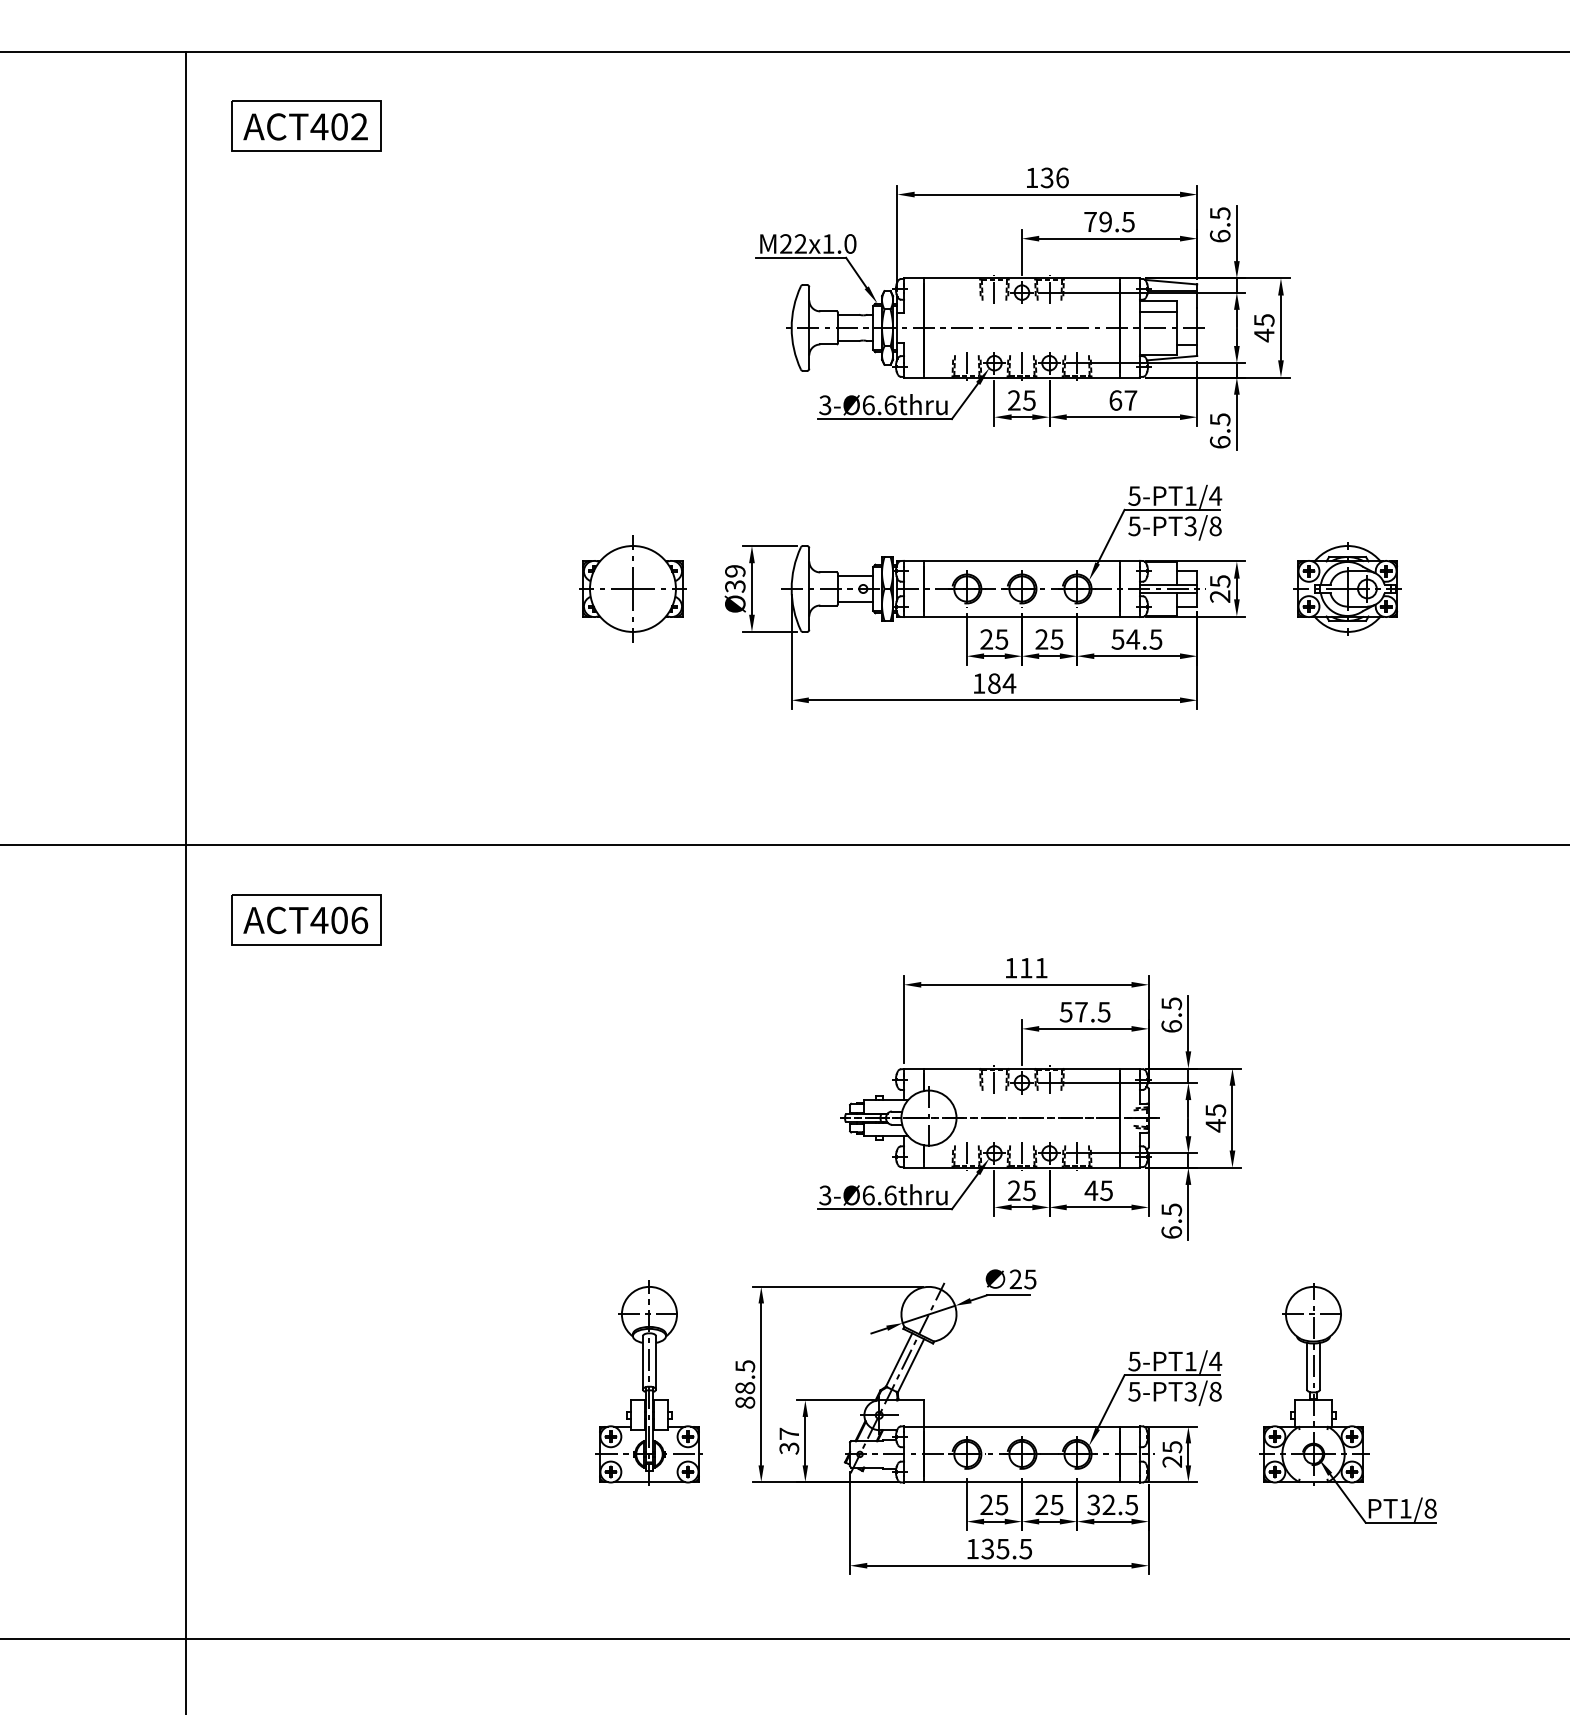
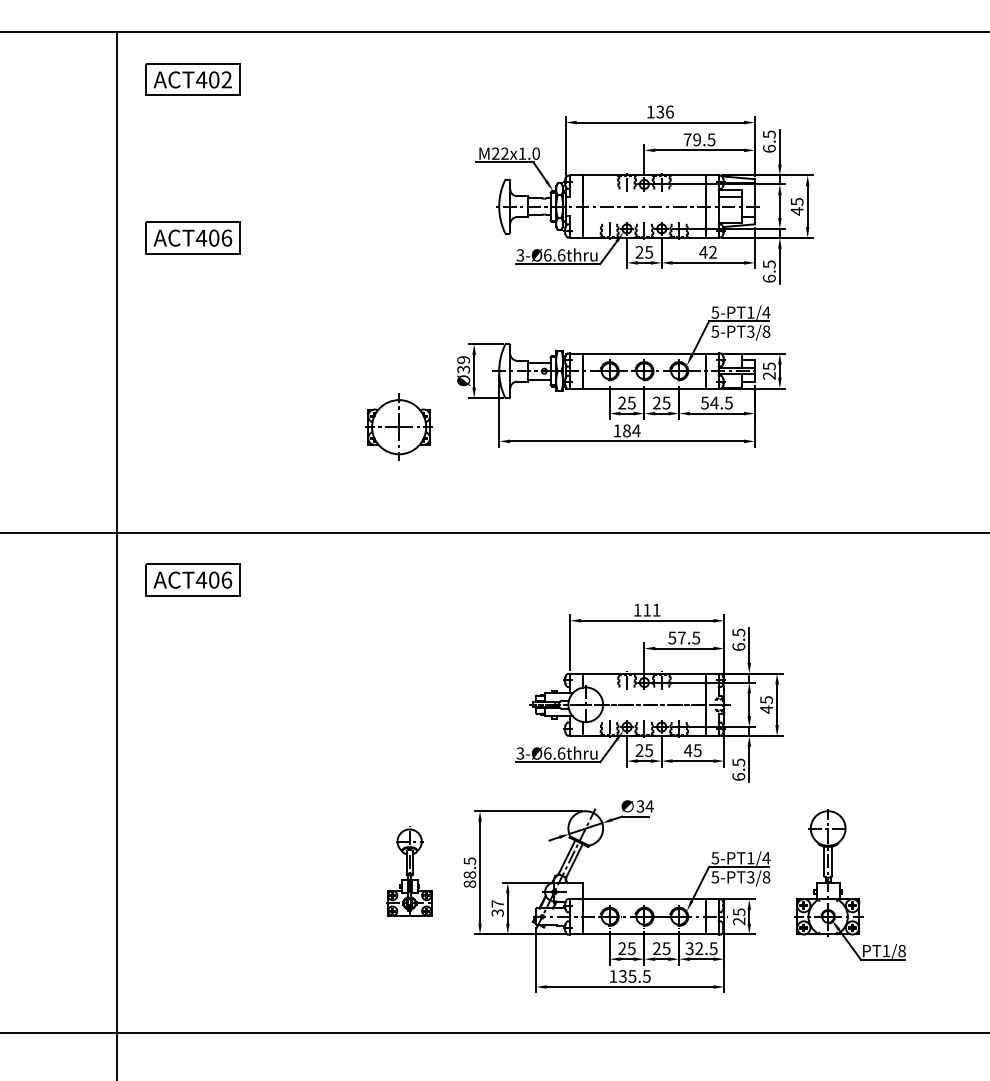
part: (305, 376) -> (192, 237), added
text: (1122, 399) -> (707, 251), 67 -> 42
part: (631, 587) -> (398, 426), moved
part: (1347, 587) -> (849, 370), removed
text: (1022, 1279) -> (644, 806), 25 -> 34
part: (649, 1382) -> (409, 871), size x0.7

